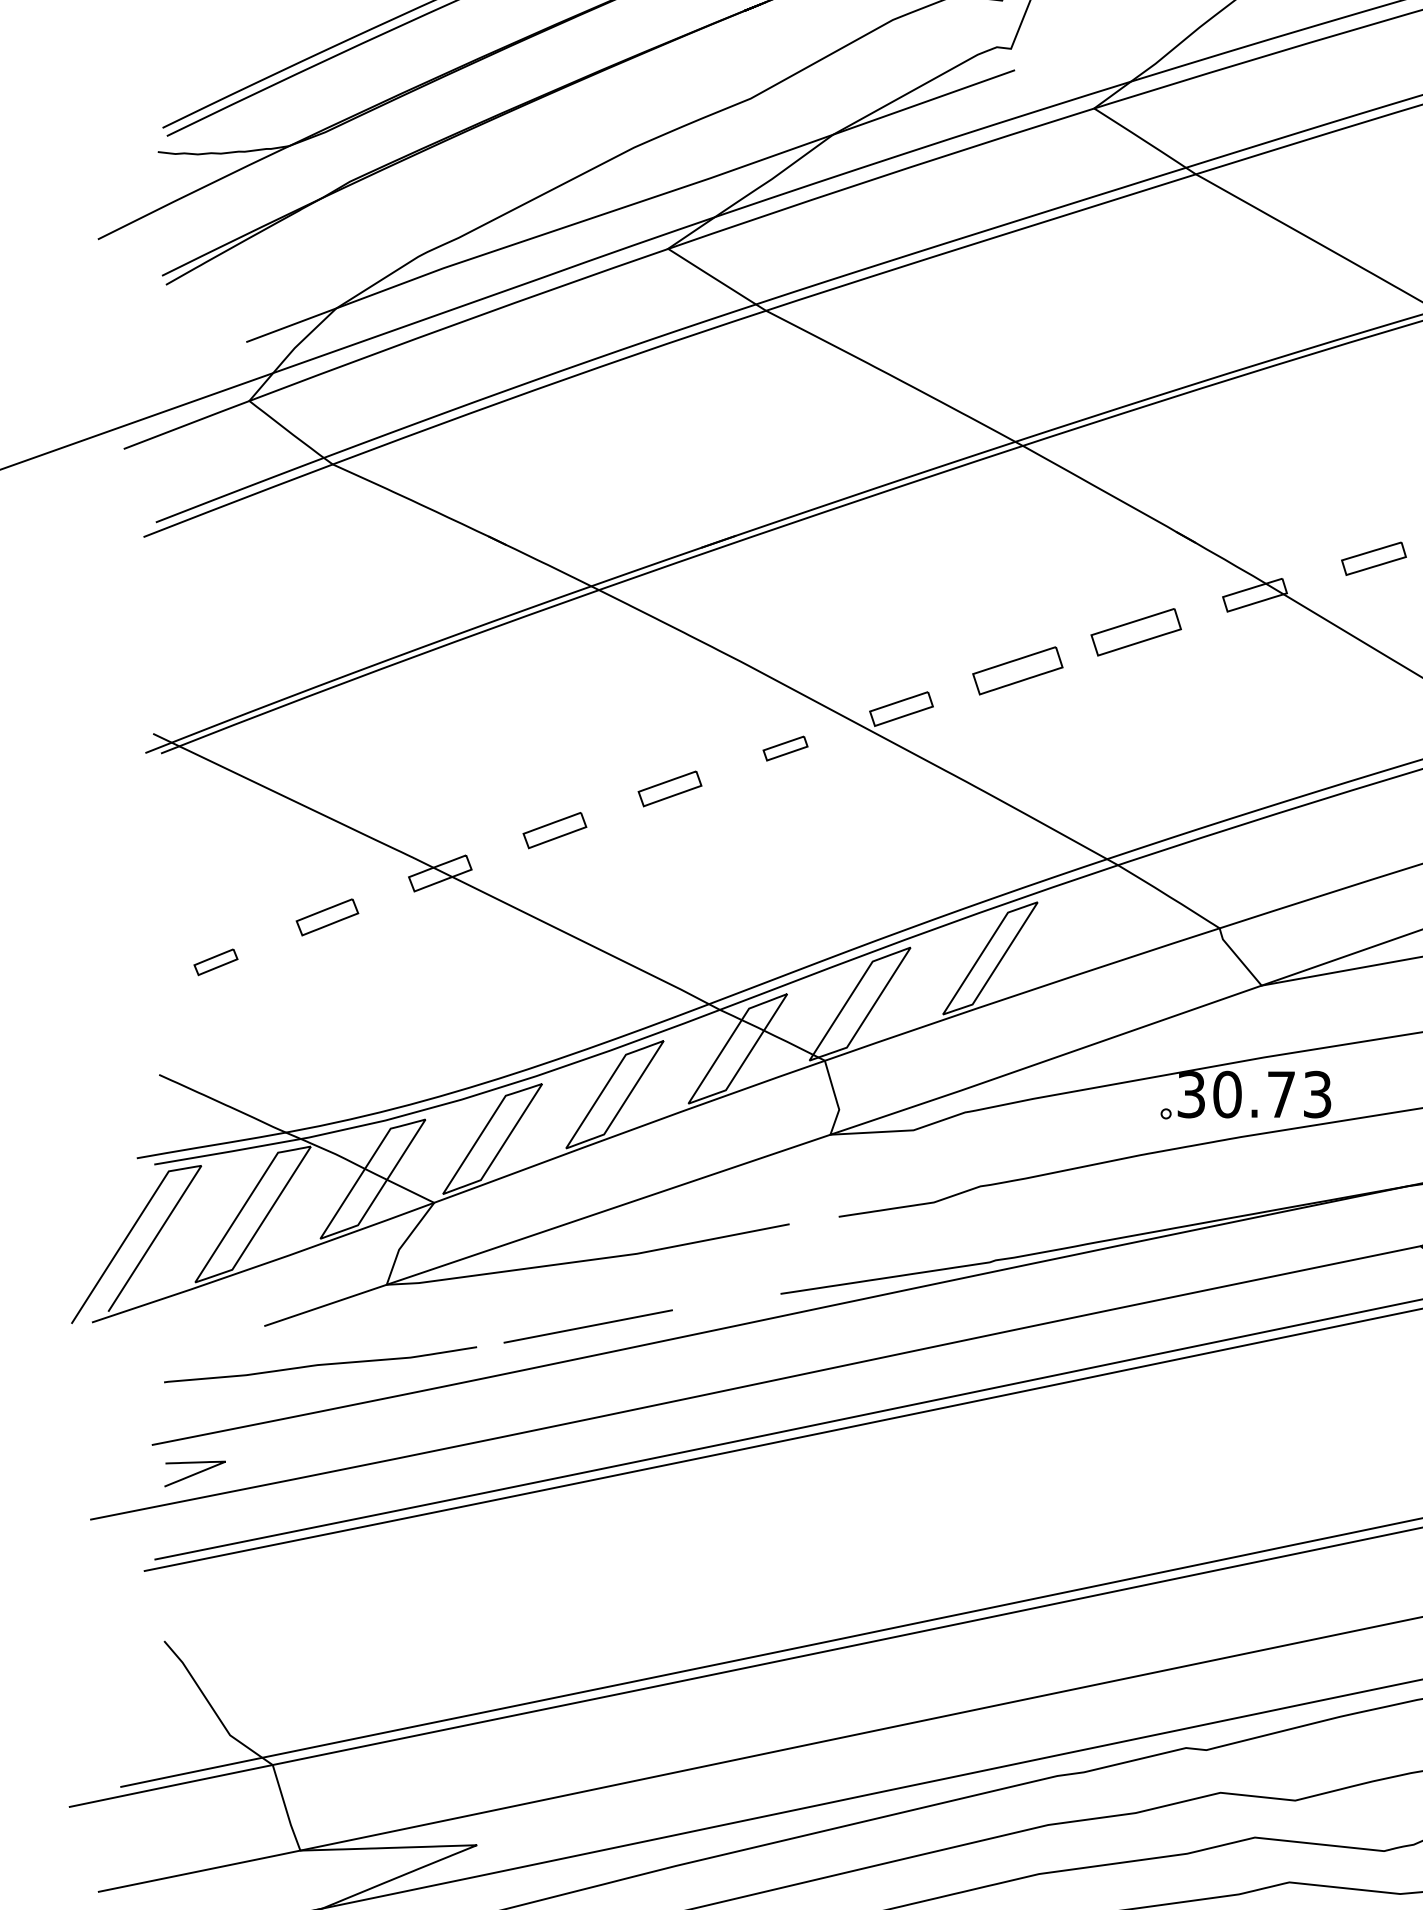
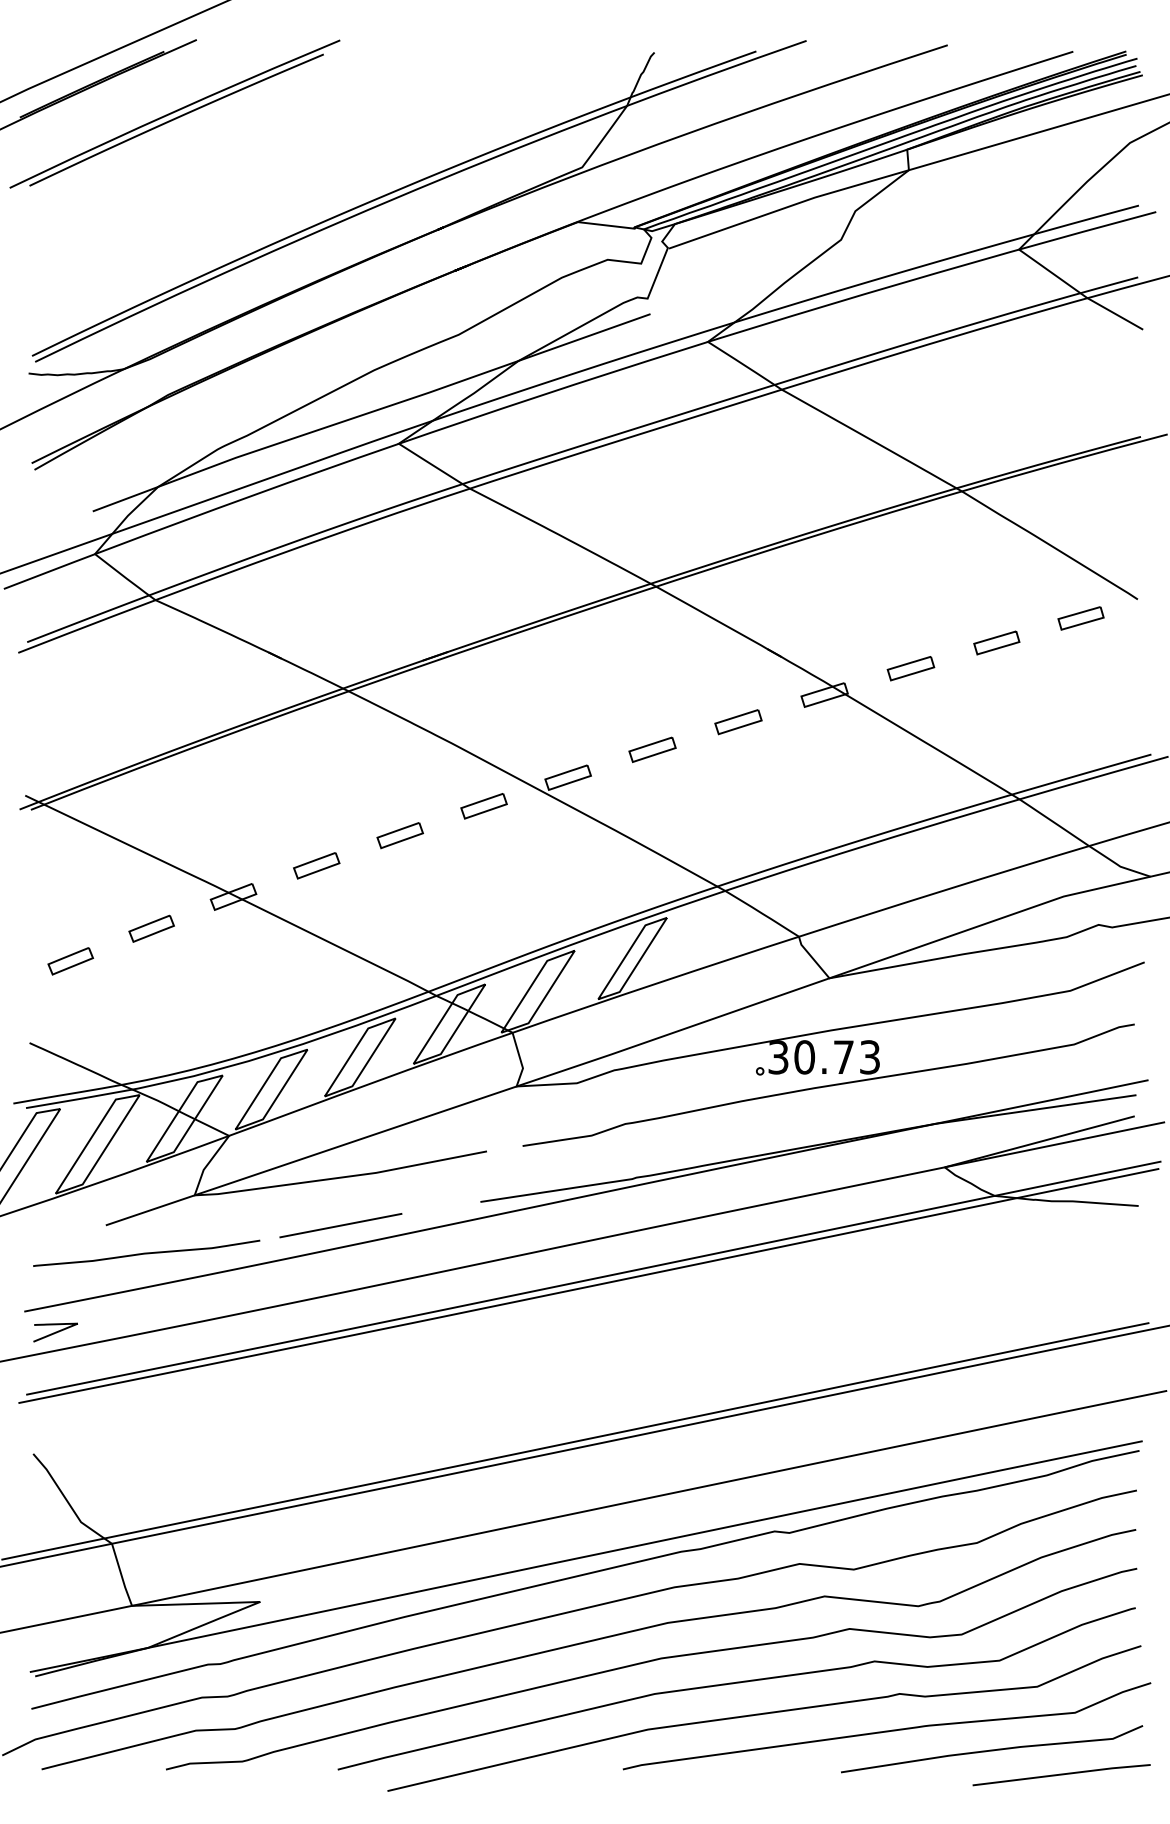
part: (1136, 633) -> (738, 722), size x0.71
part: (1017, 670) -> (652, 749), size x0.71
part: (784, 748) -> (483, 806), size x1.43
part: (215, 962) -> (70, 961), size x1.43

